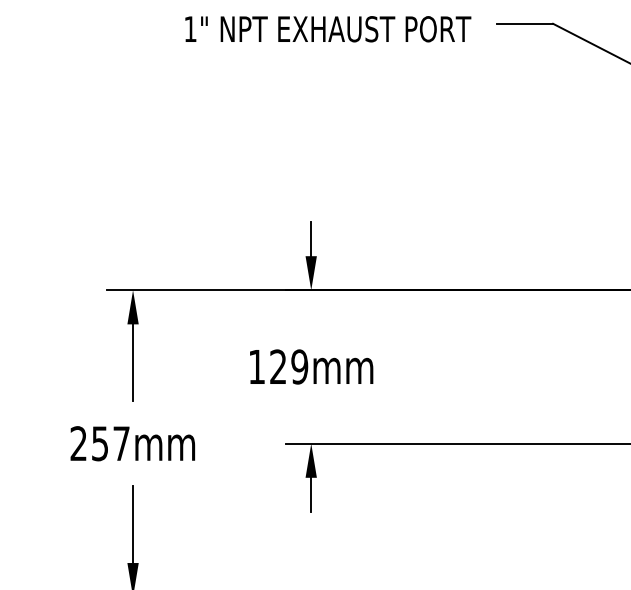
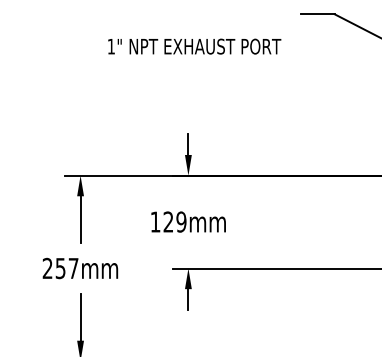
text: (327, 28) -> (194, 46), moved

